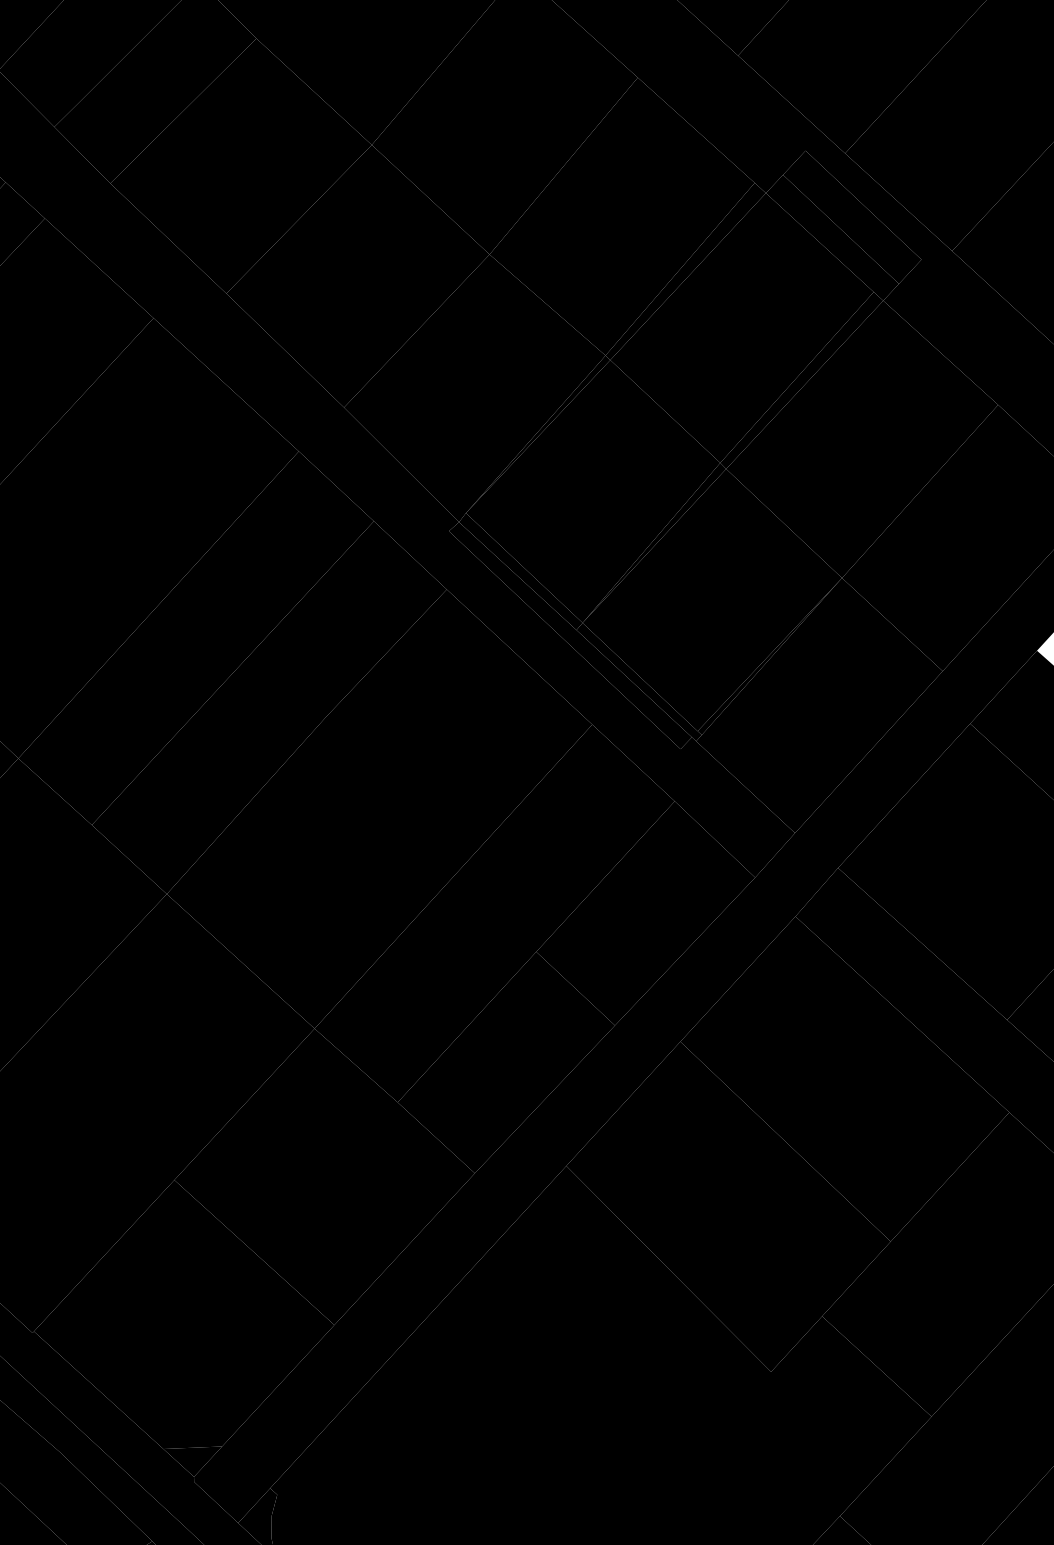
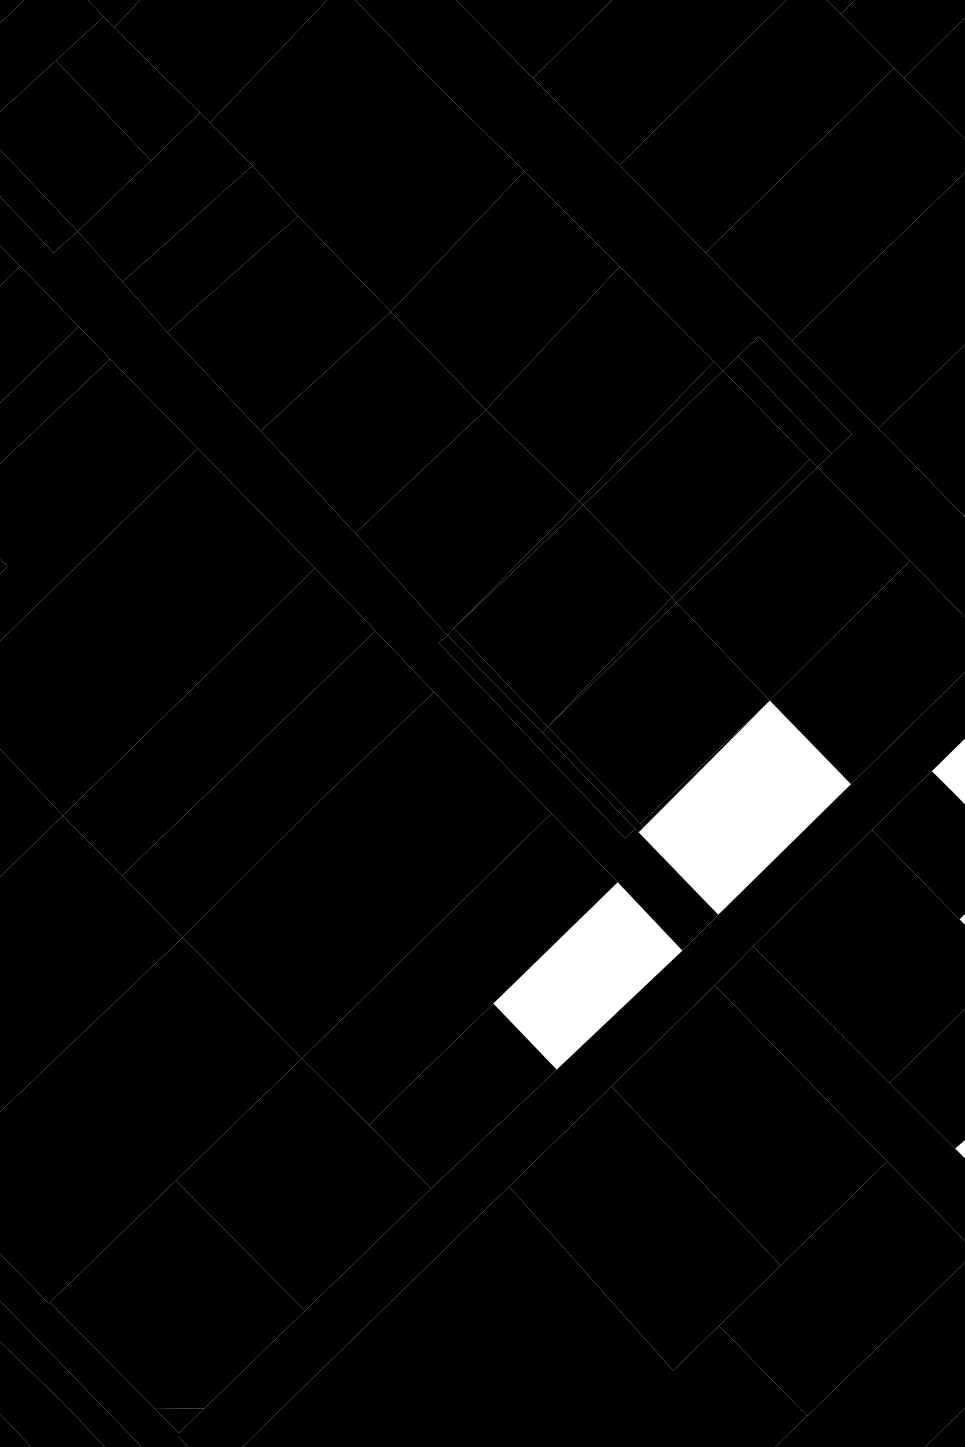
fill: (819, 705) -> (744, 807), removed
fill: (645, 912) -> (587, 975), removed

